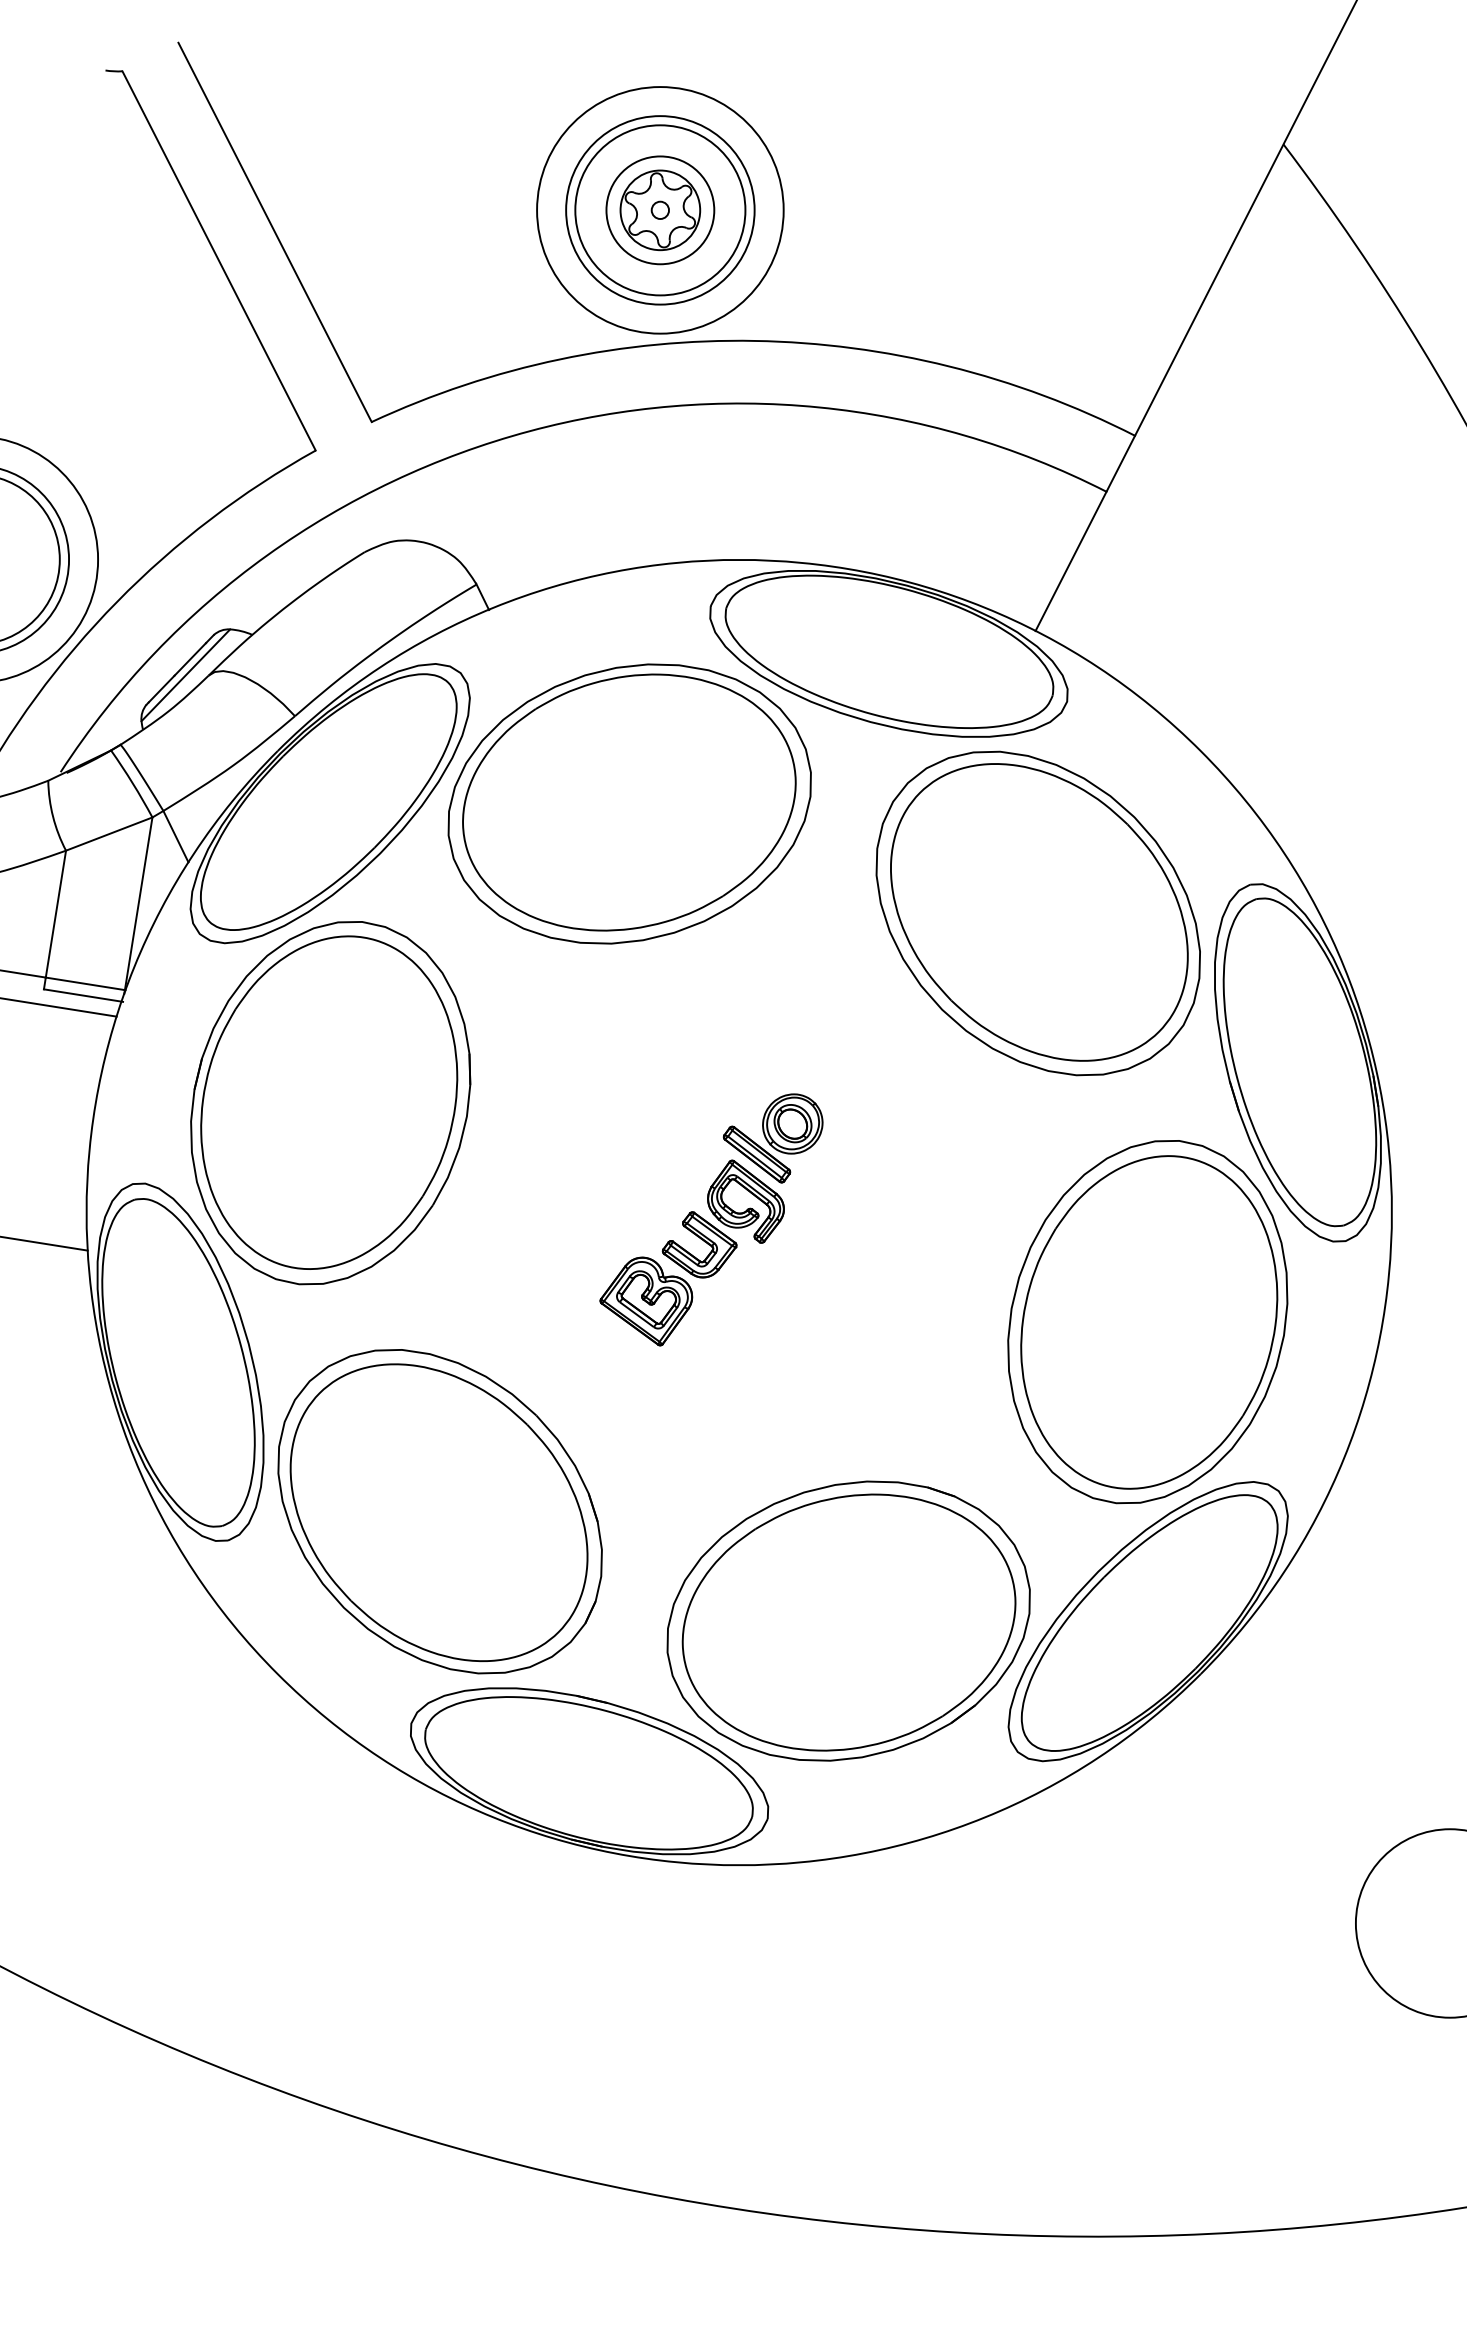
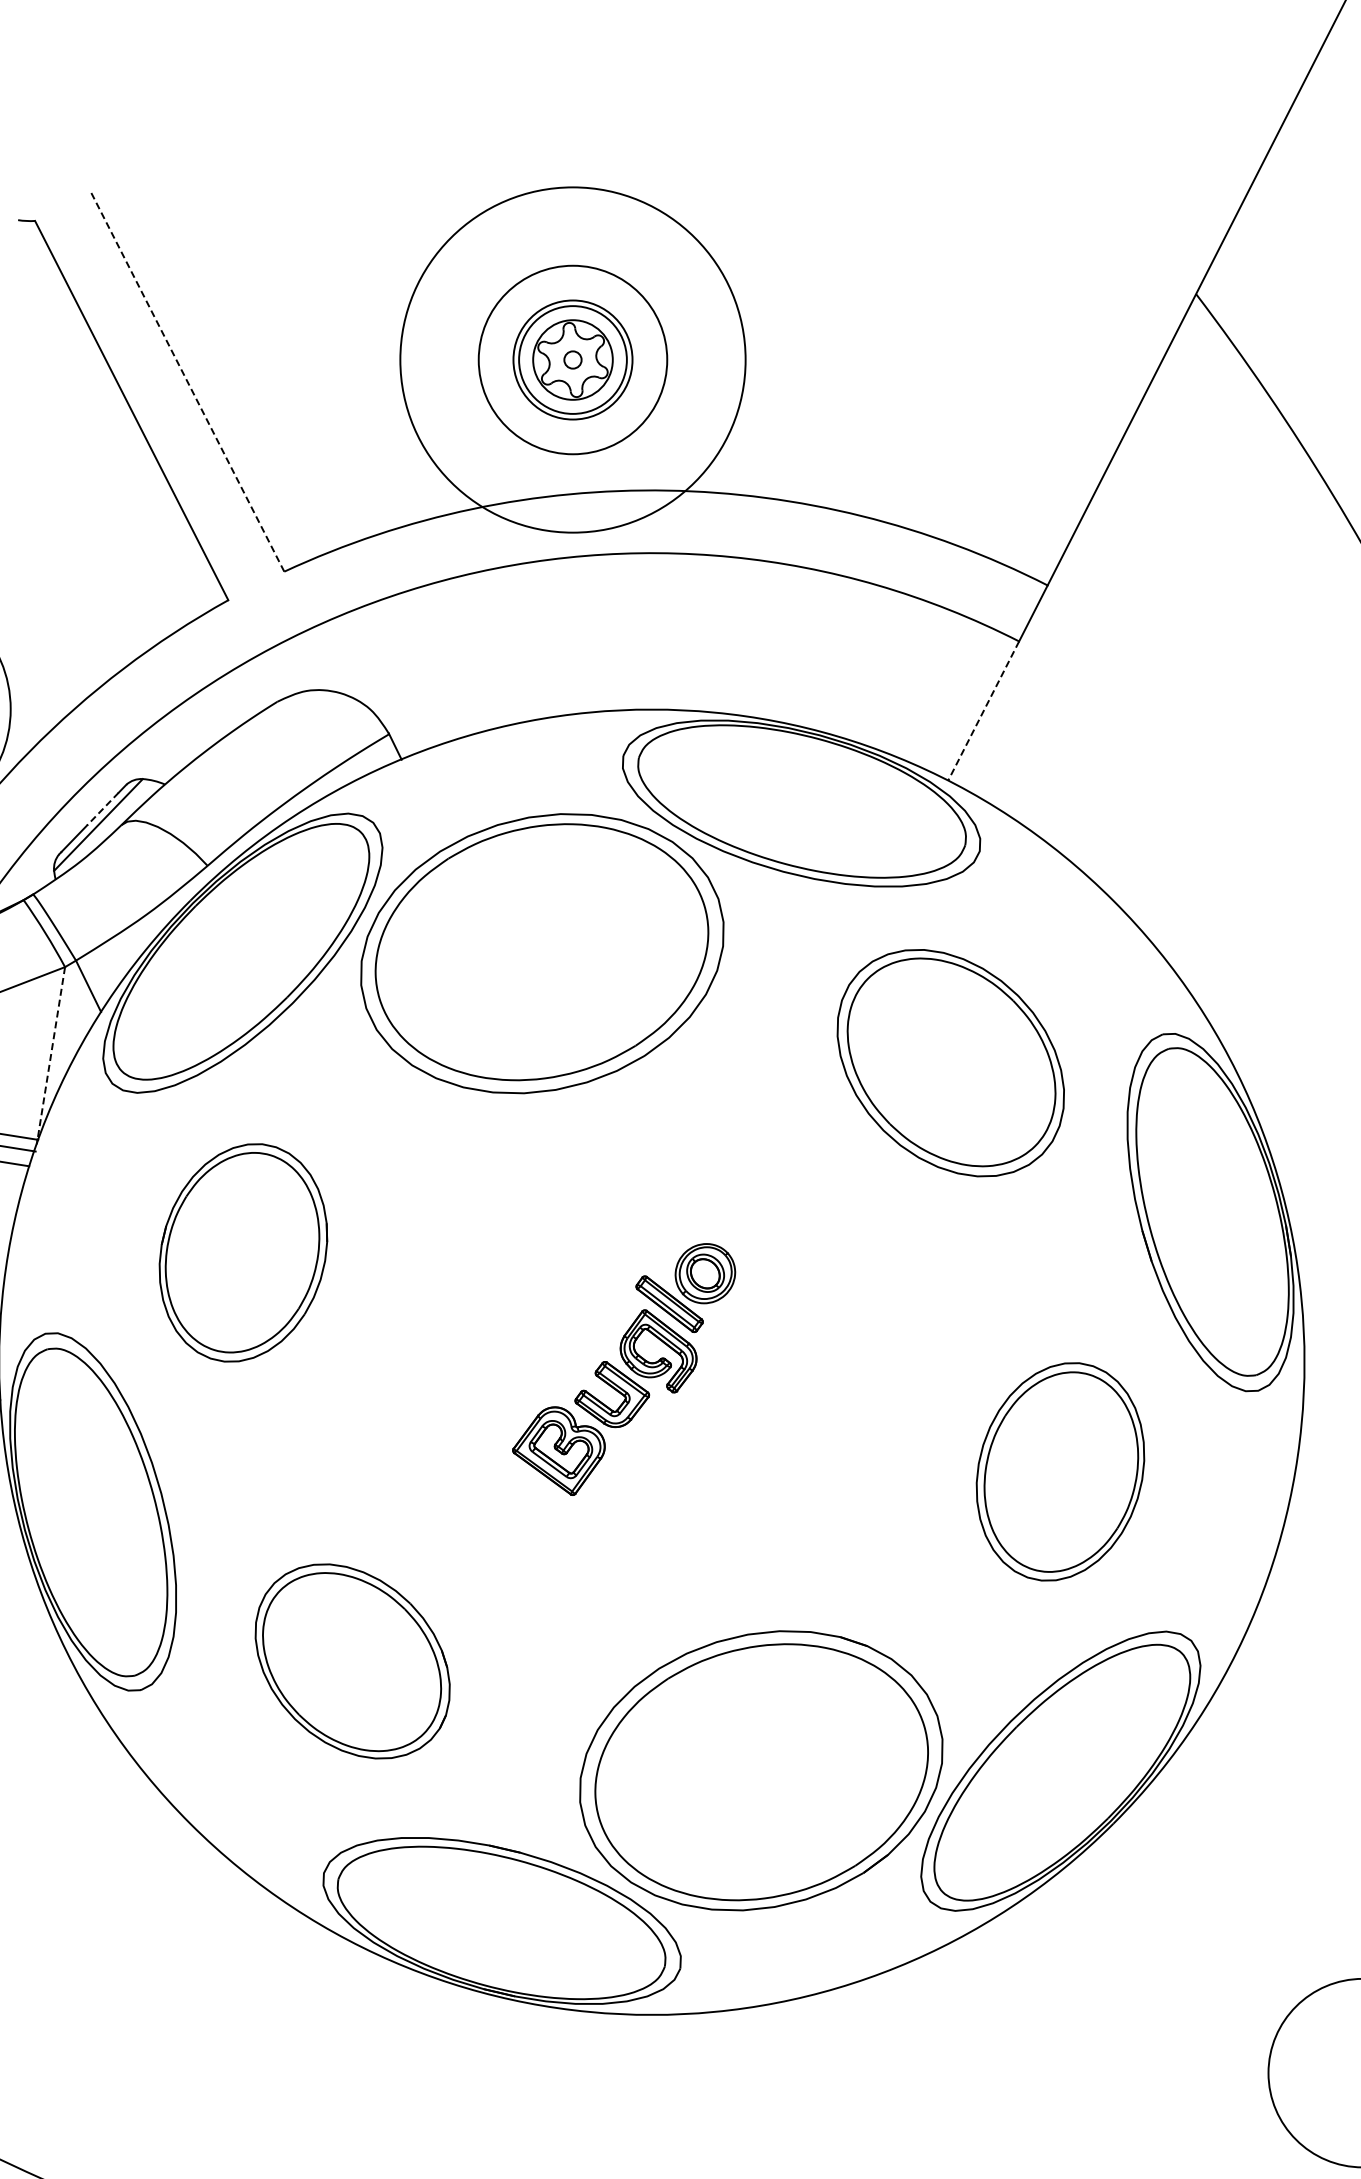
circle: (660, 210) -> (573, 360), size x0.7
circle: (660, 210) -> (573, 360), size x1.4
line: (275, 232) -> (188, 382), solid -> dashed
line: (1070, 561) -> (983, 711), solid -> dashed
line: (190, 659) -> (103, 809), solid -> dashed
line: (138, 904) -> (51, 1054), solid -> dashed
part: (1037, 913) -> (950, 1063), size x0.7
part: (330, 1103) -> (243, 1253), size x0.6
part: (1147, 1322) -> (1060, 1472), size x0.6
part: (439, 1511) -> (352, 1661), size x0.6

